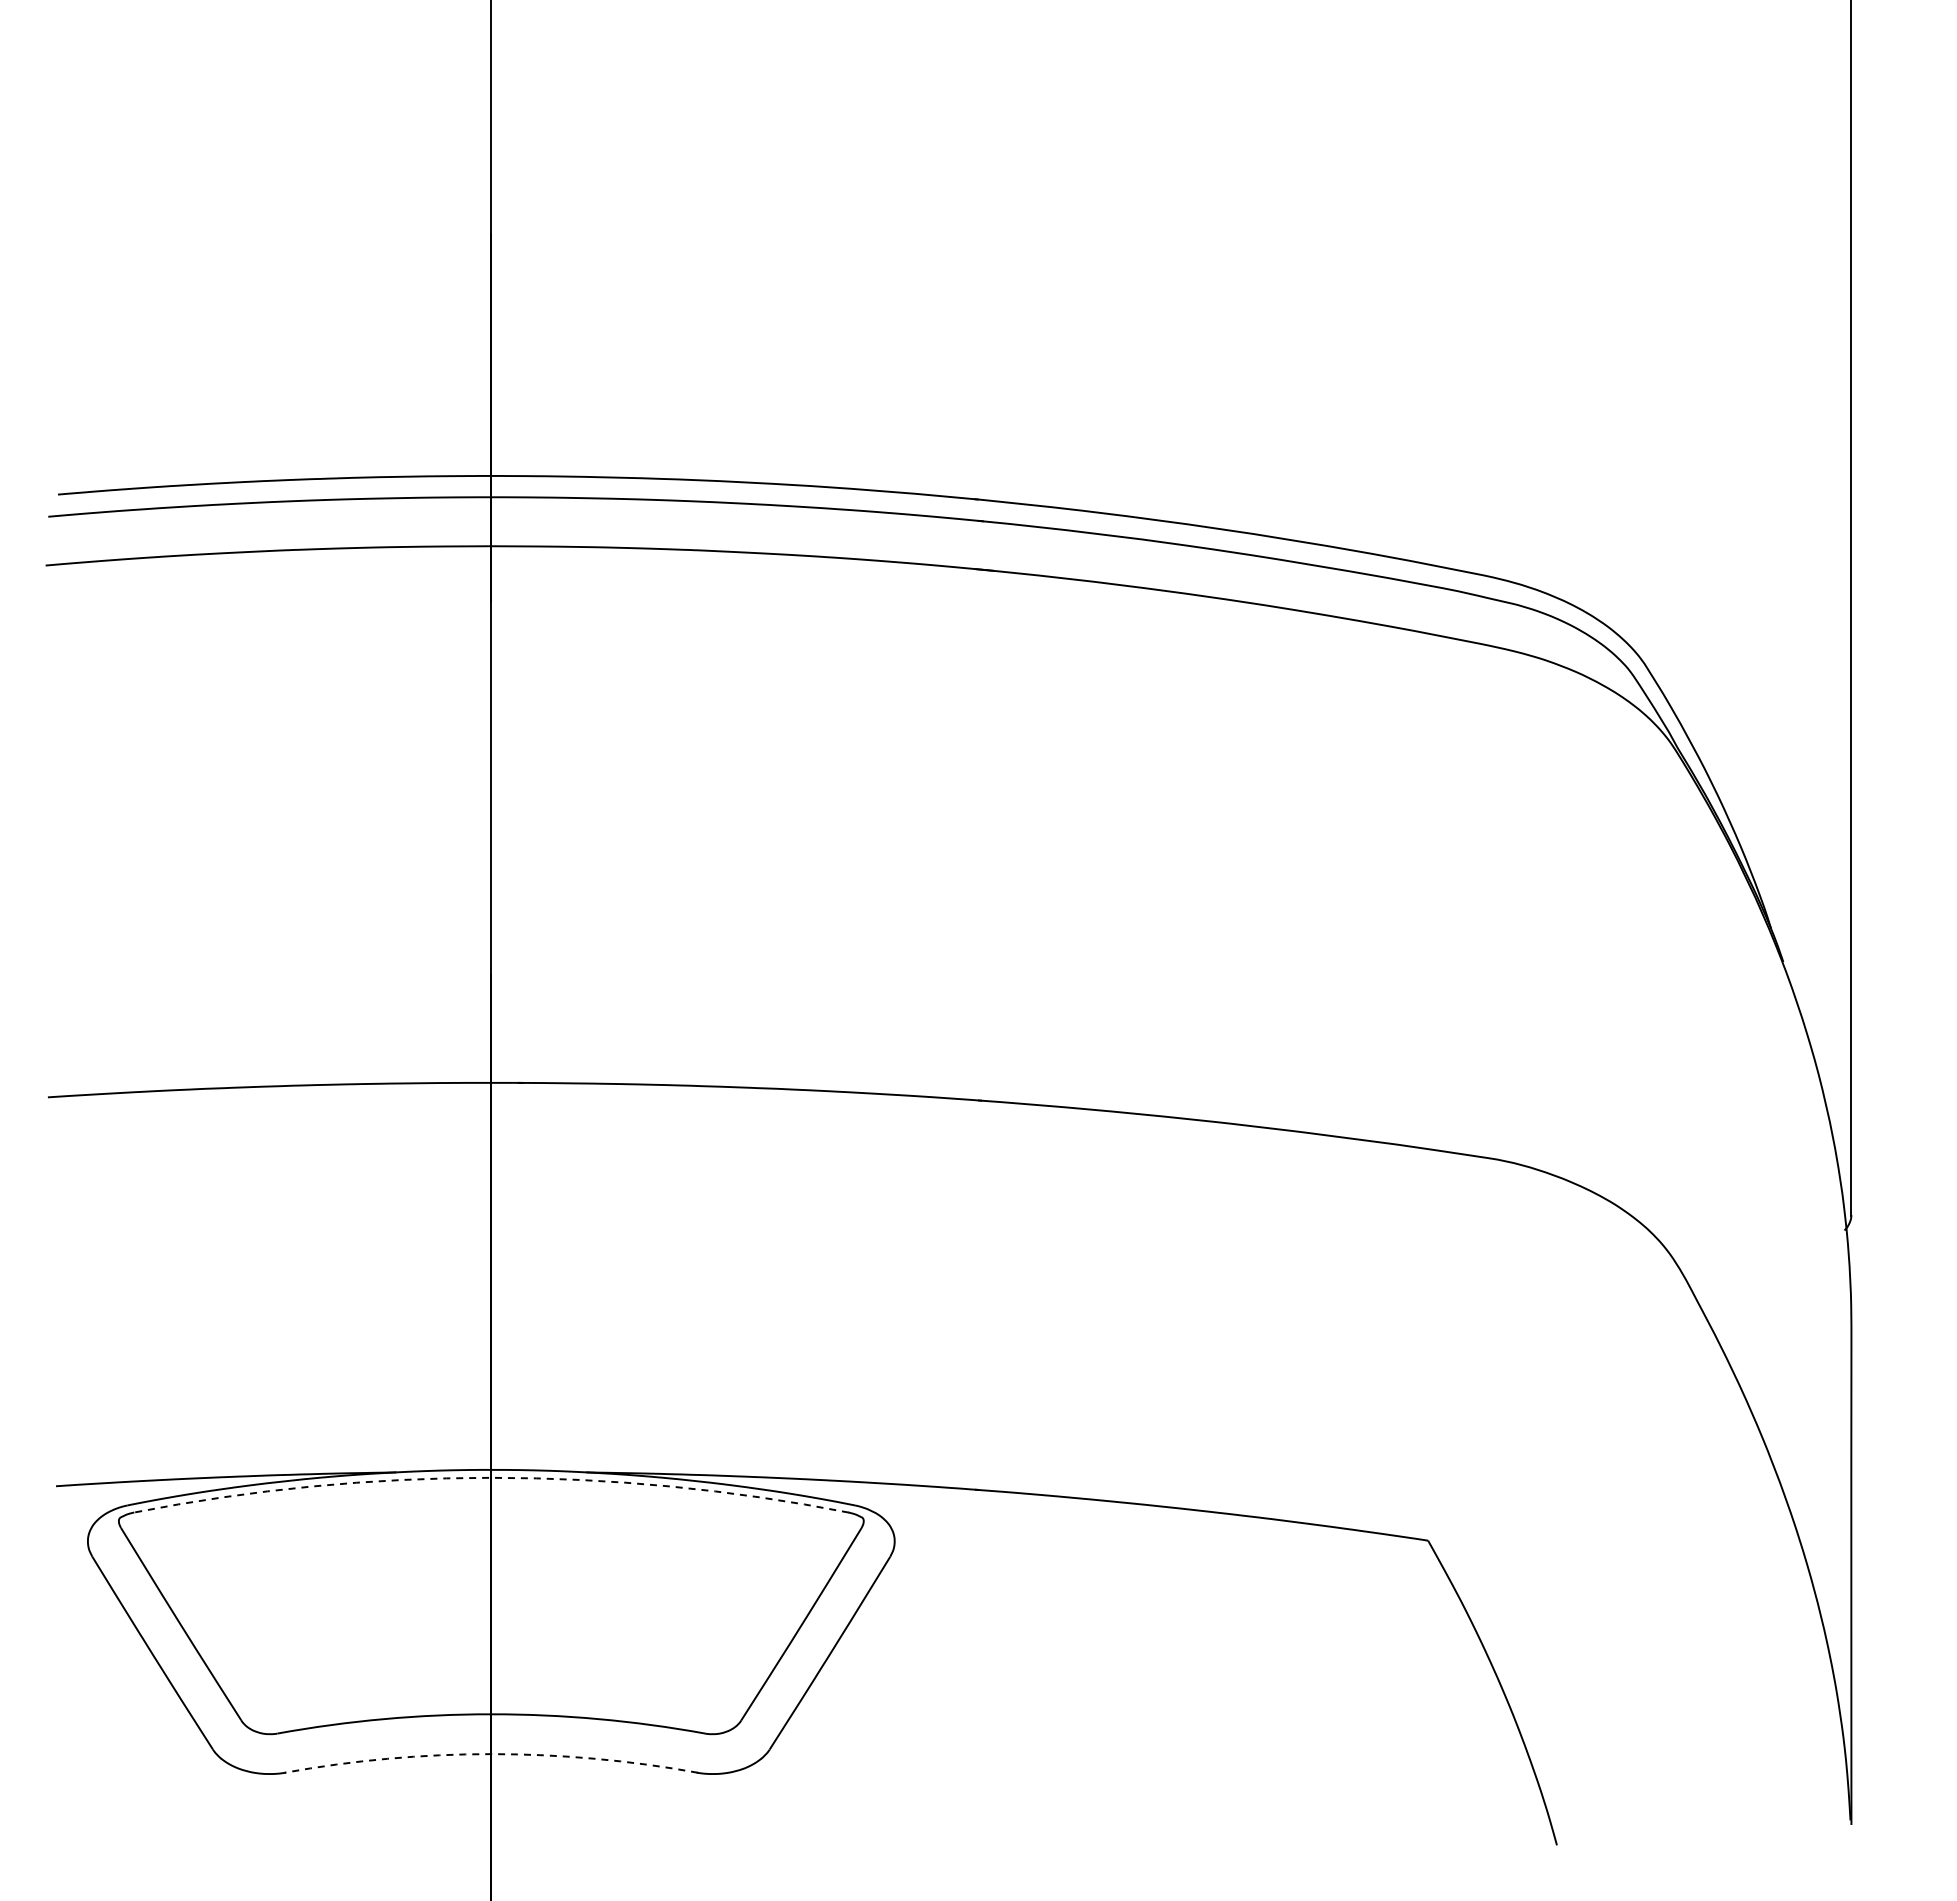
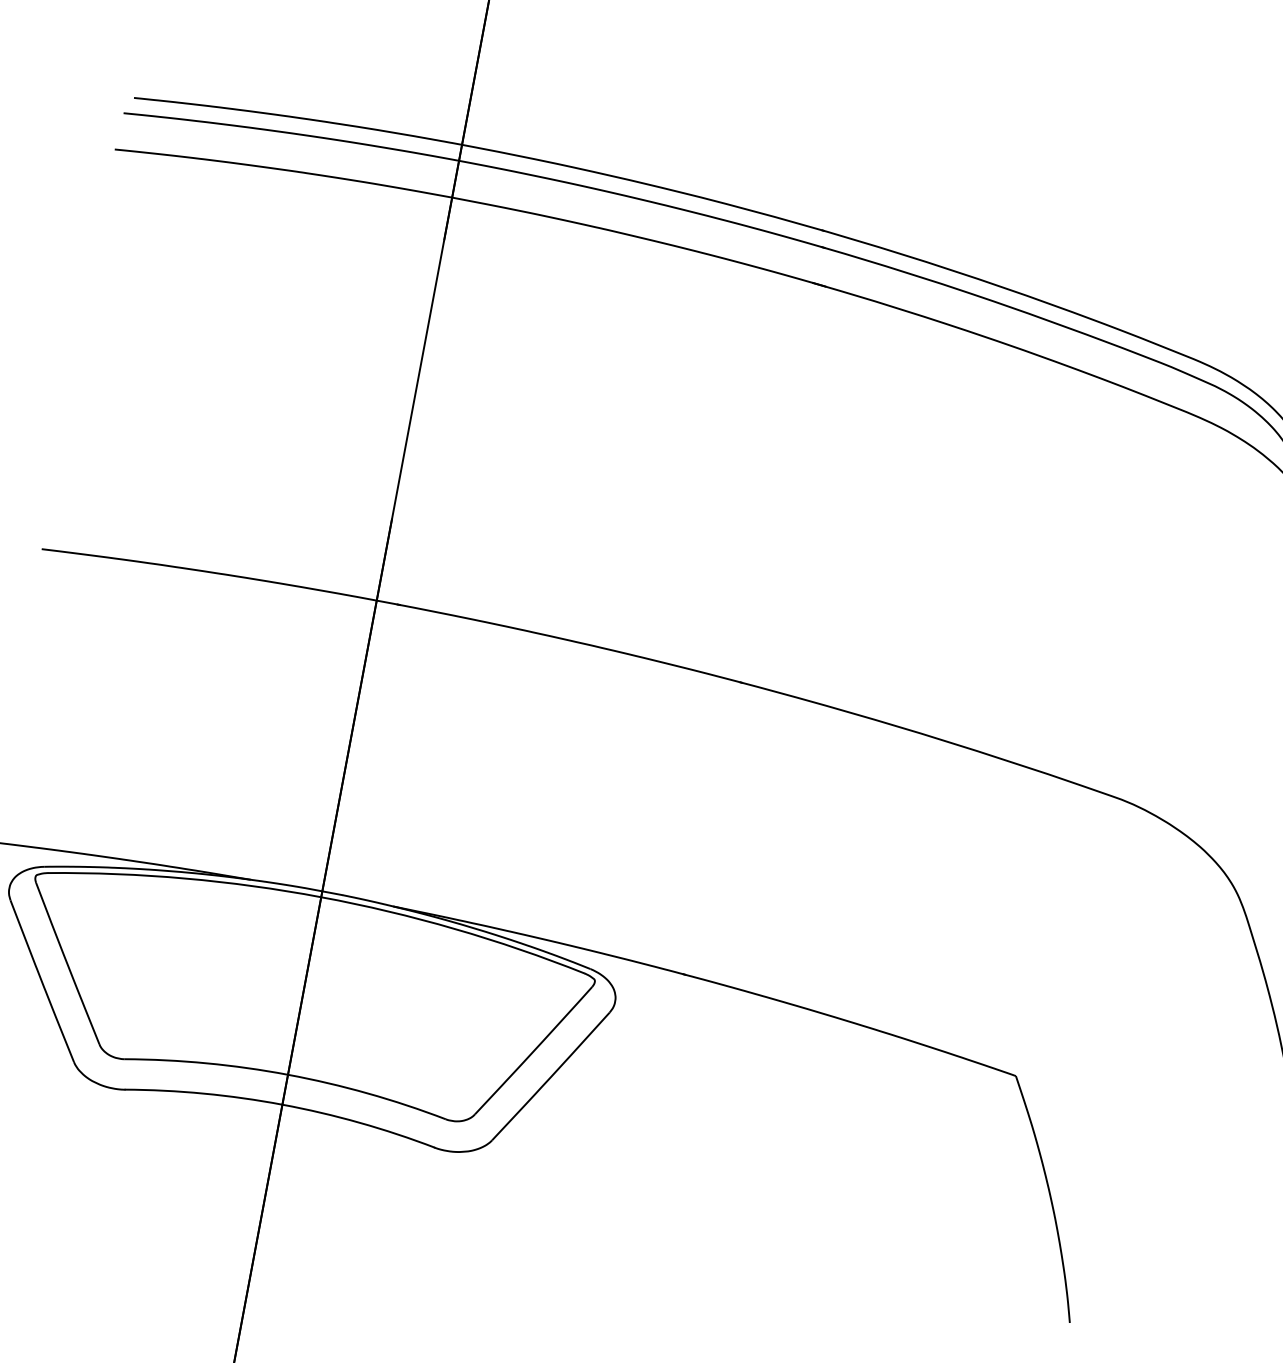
arc: (491, 1477) -> (321, 896), dashed -> solid
arc: (491, 1754) -> (282, 1104), dashed -> solid

